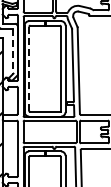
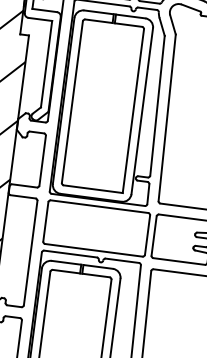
line: (13, 51) -> (46, 64), dashed -> solid
line: (29, 68) -> (73, 101), dashed -> solid

